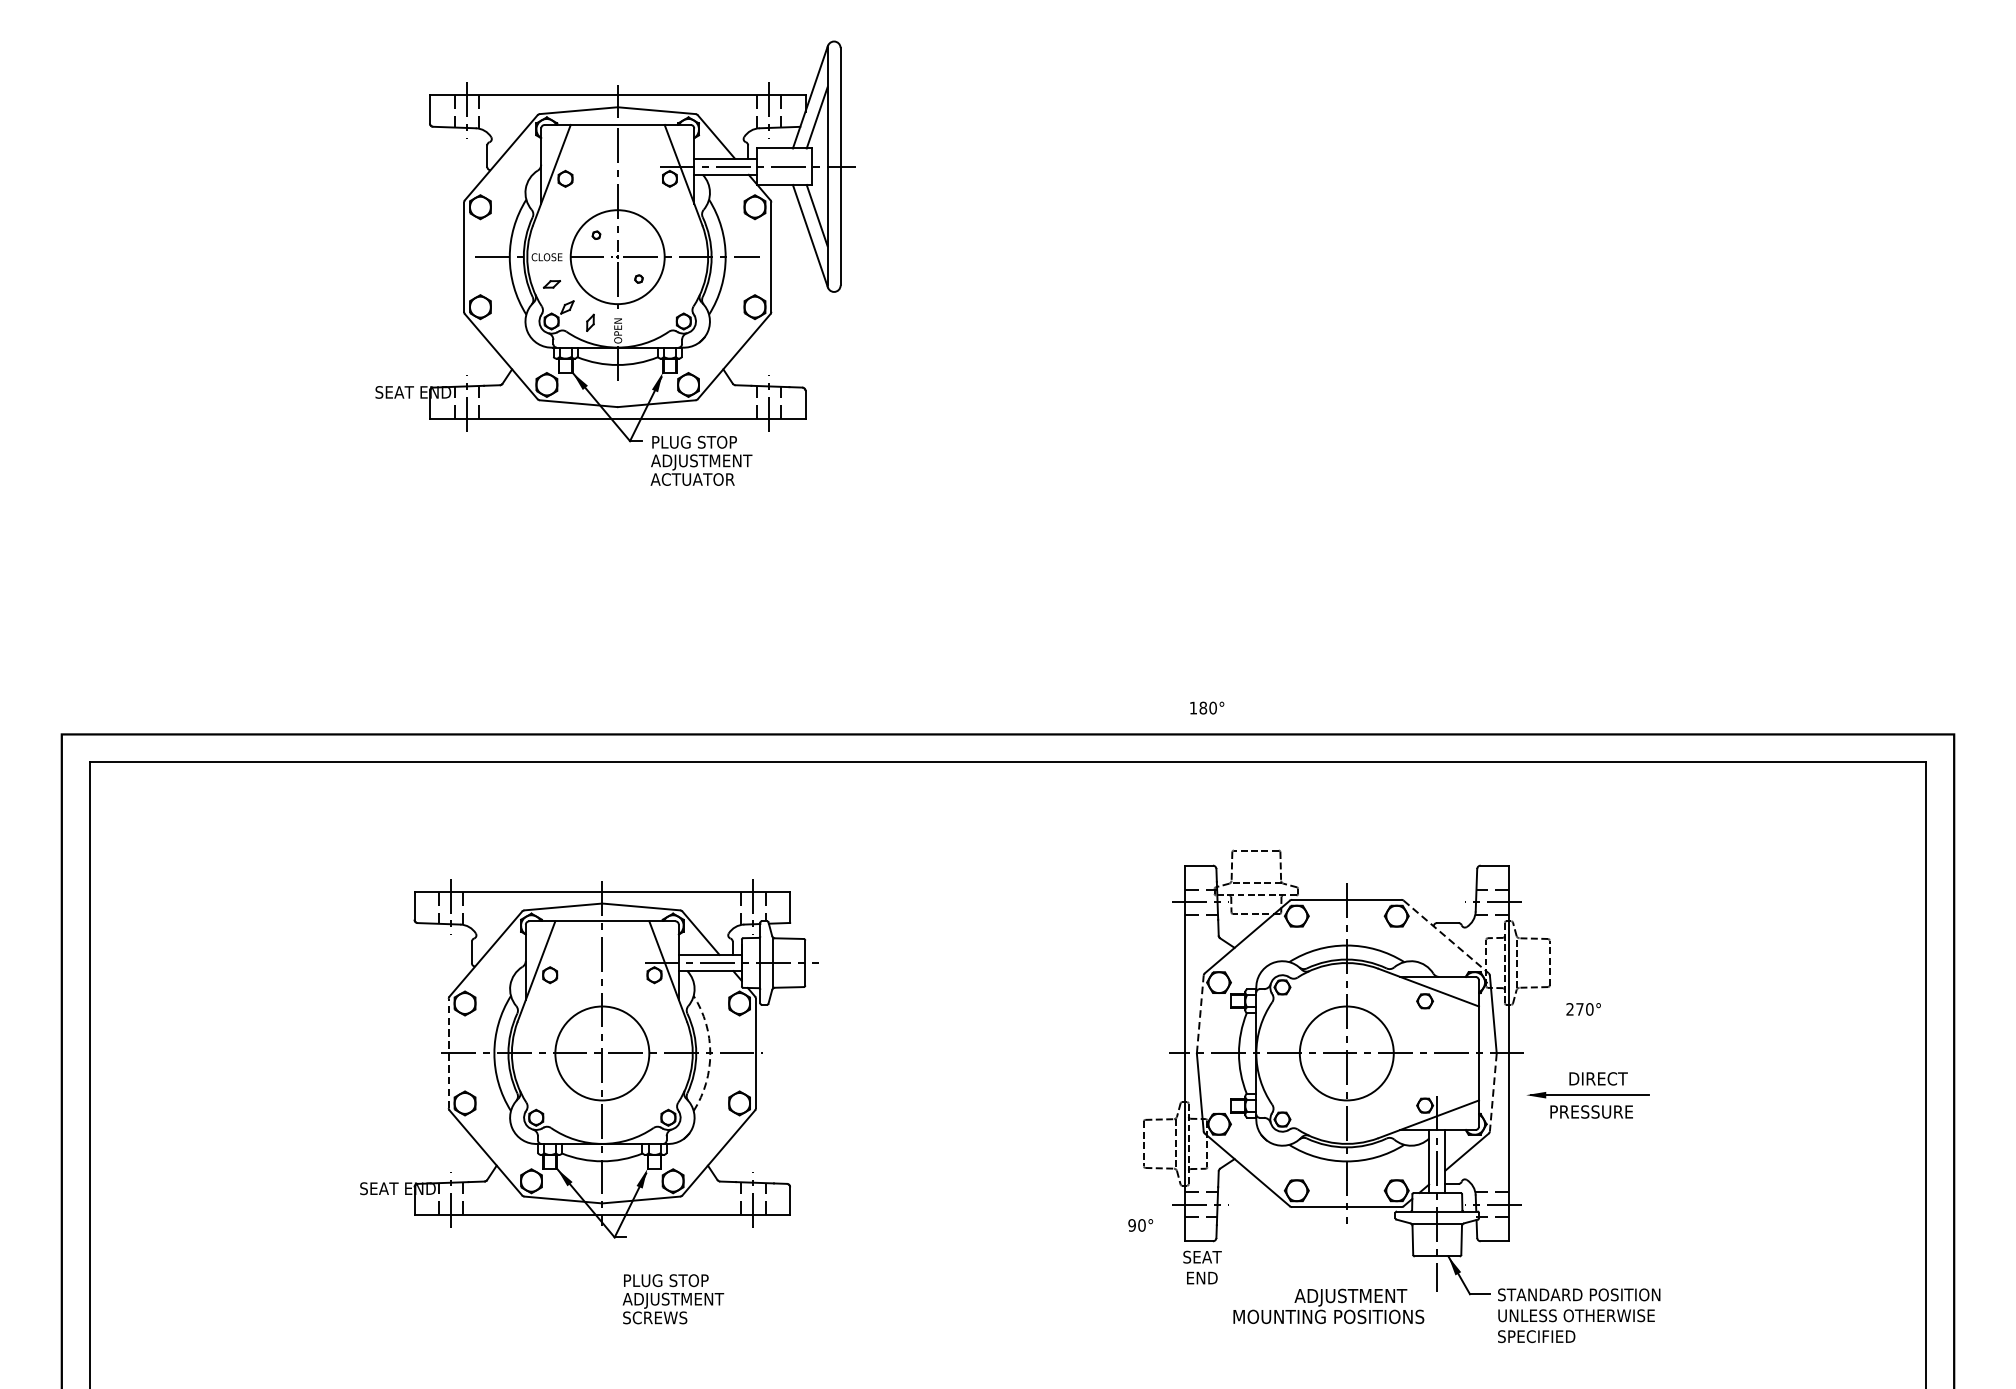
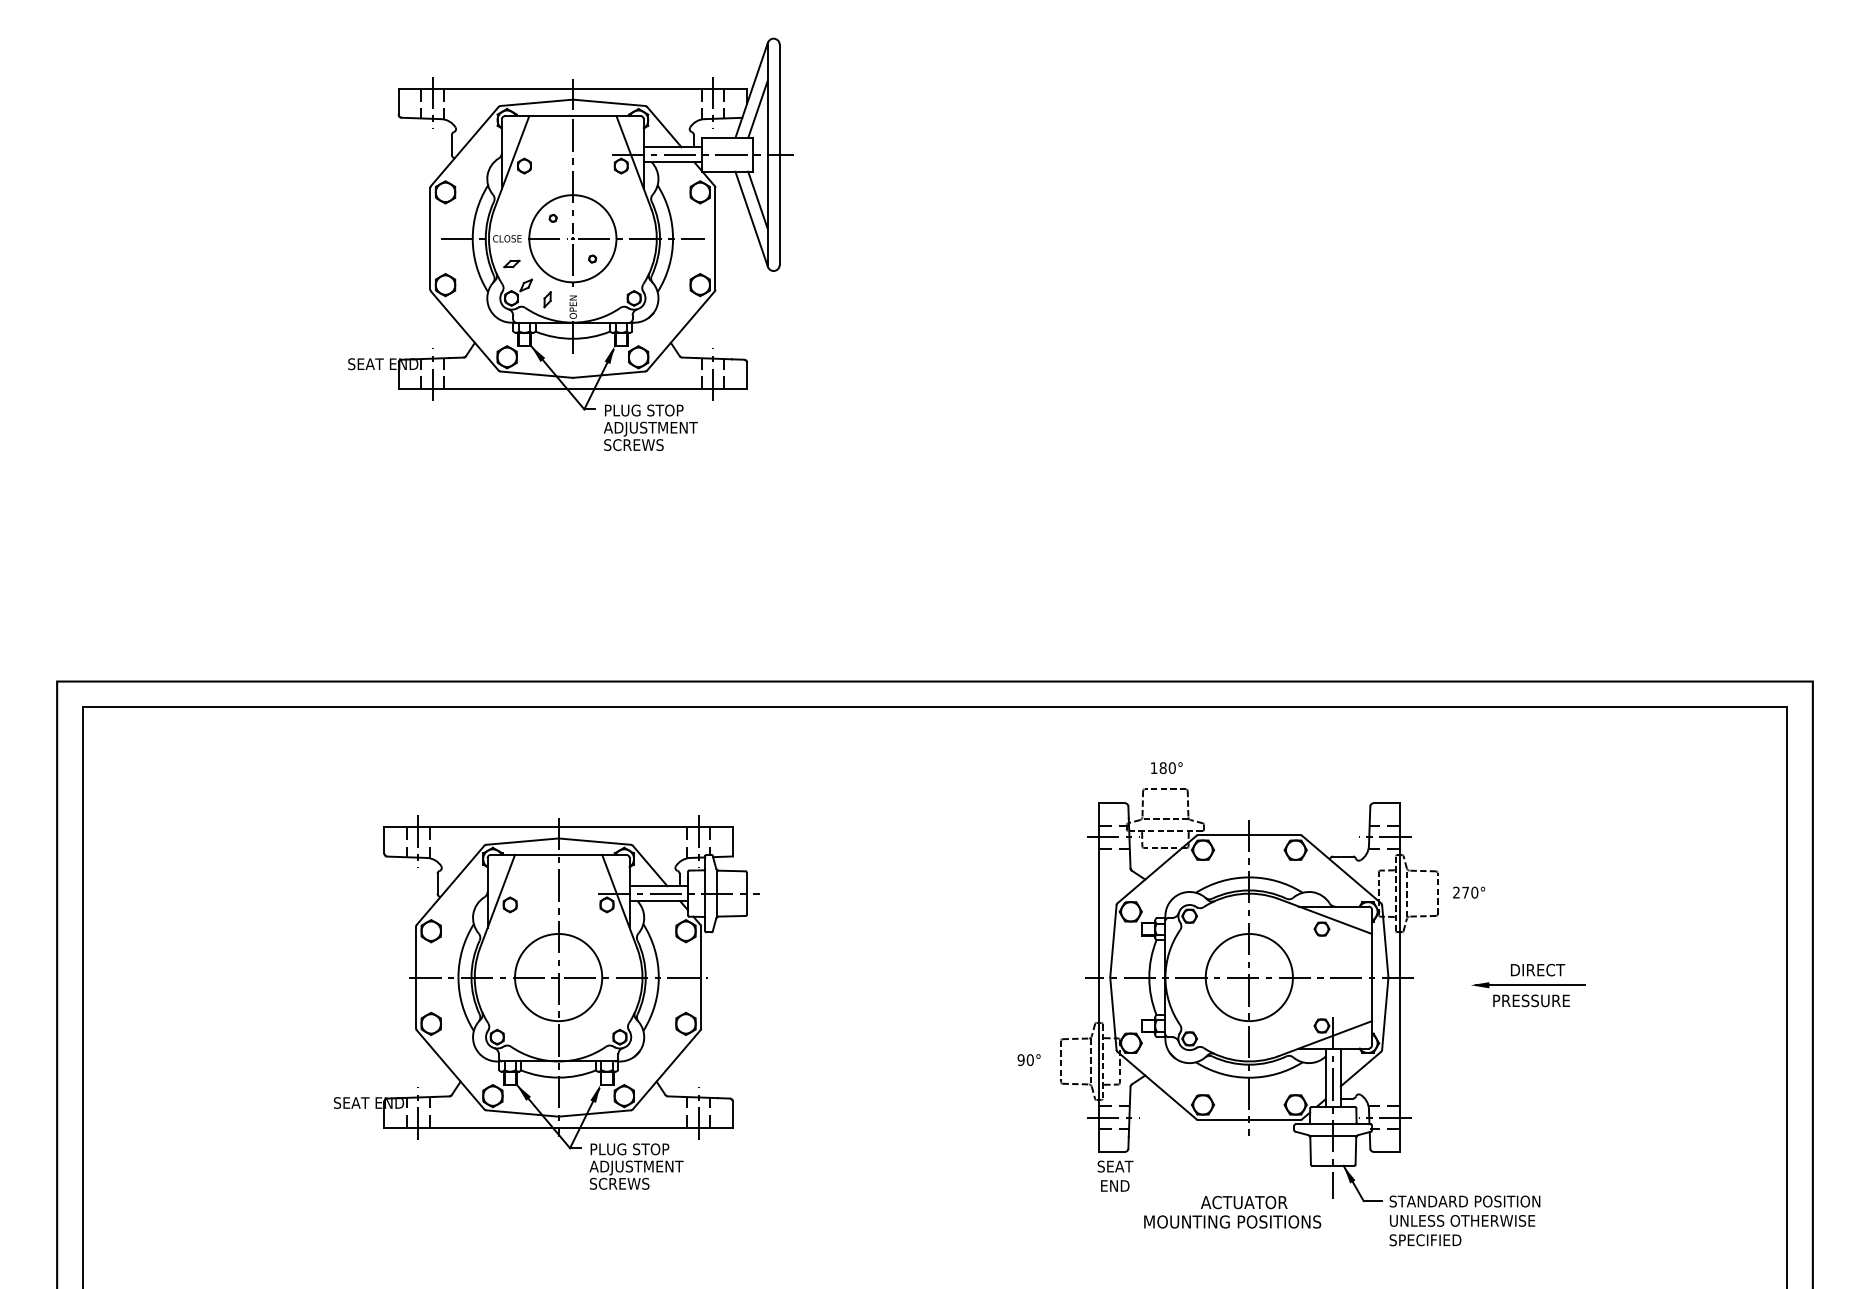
text: (692, 478) -> (642, 444), ACTUATOR -> SCREWS
text: (1206, 708) -> (1166, 768), moved
line: (1446, 937) -> (1341, 869), dashed -> solid
text: (1584, 1009) -> (1469, 892), moved
line: (1200, 1013) -> (1113, 940), dashed -> solid
line: (449, 1053) -> (416, 977), dashed -> solid
arc: (709, 1053) -> (658, 977), dashed -> solid
line: (1493, 1093) -> (1385, 1014), dashed -> solid
part: (1588, 1095) -> (1528, 985), moved
text: (1140, 1225) -> (1028, 1060), moved
text: (1356, 1296) -> (1258, 1203), ADJUSTMENT -> ACTUATOR
text: (673, 1299) -> (636, 1166), moved

